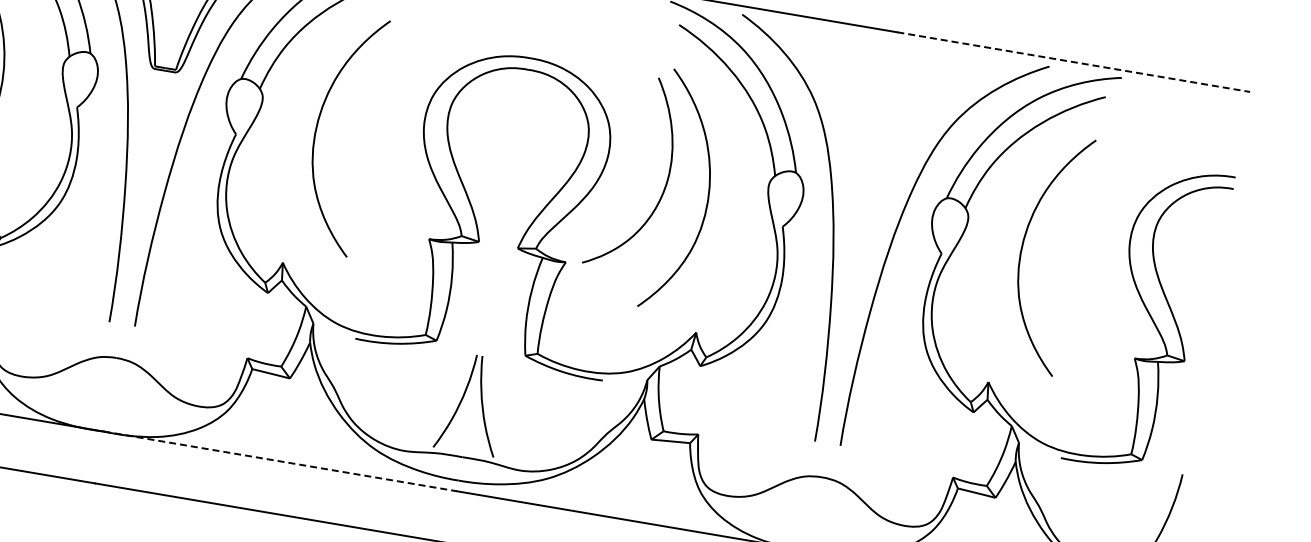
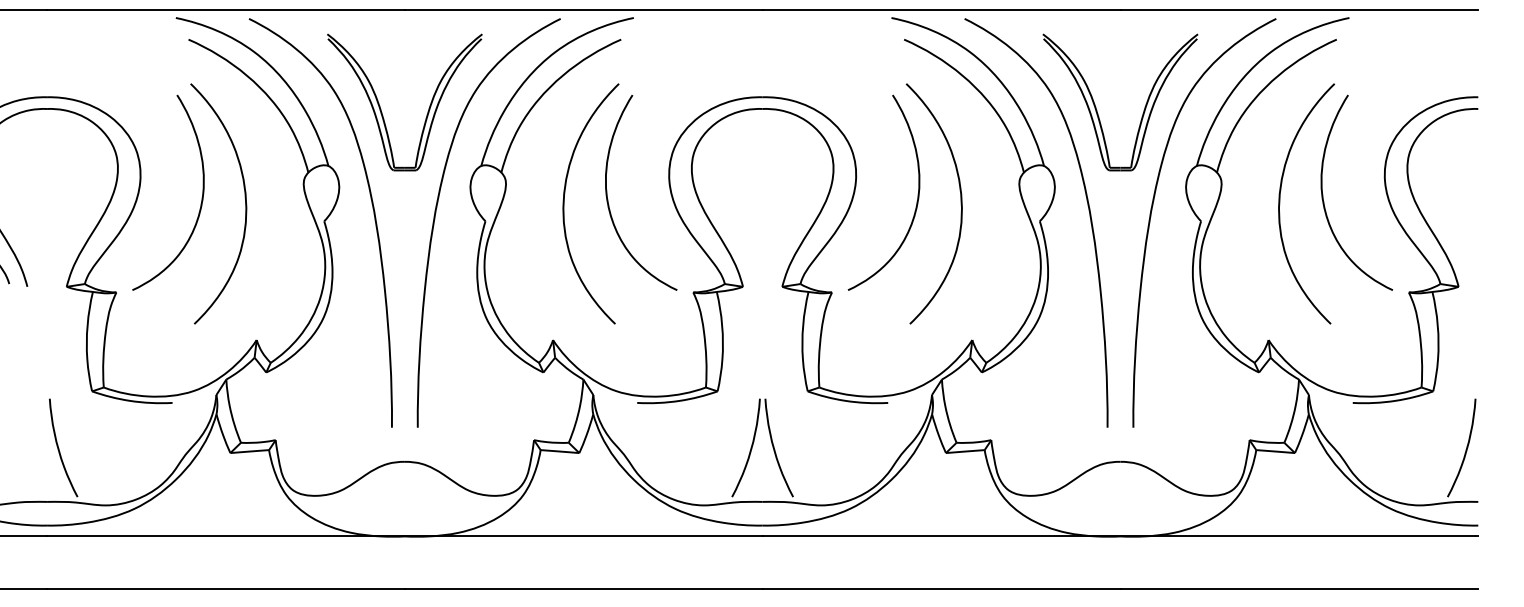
line: (1073, 62) -> (1299, 10), dashed -> solid
part: (857, 127) -> (1097, 110), added
curve: (360, 133) -> (608, 199), added
curve: (1066, 247) -> (1323, 194), added
line: (280, 461) -> (583, 536), dashed -> solid

